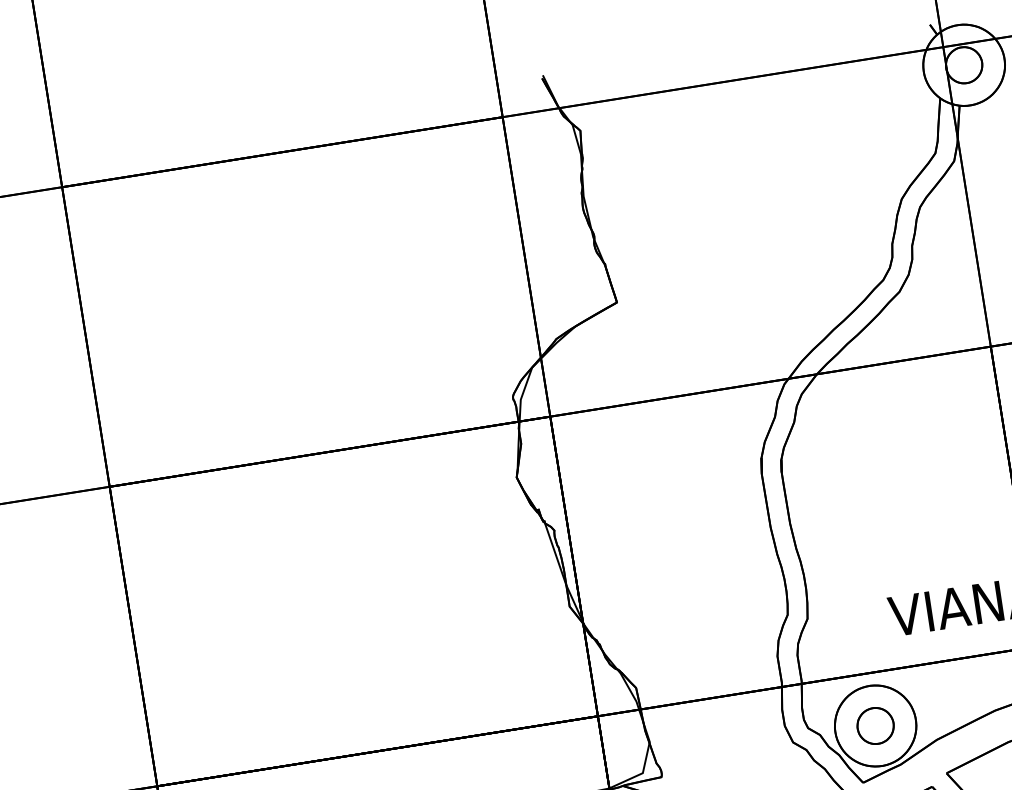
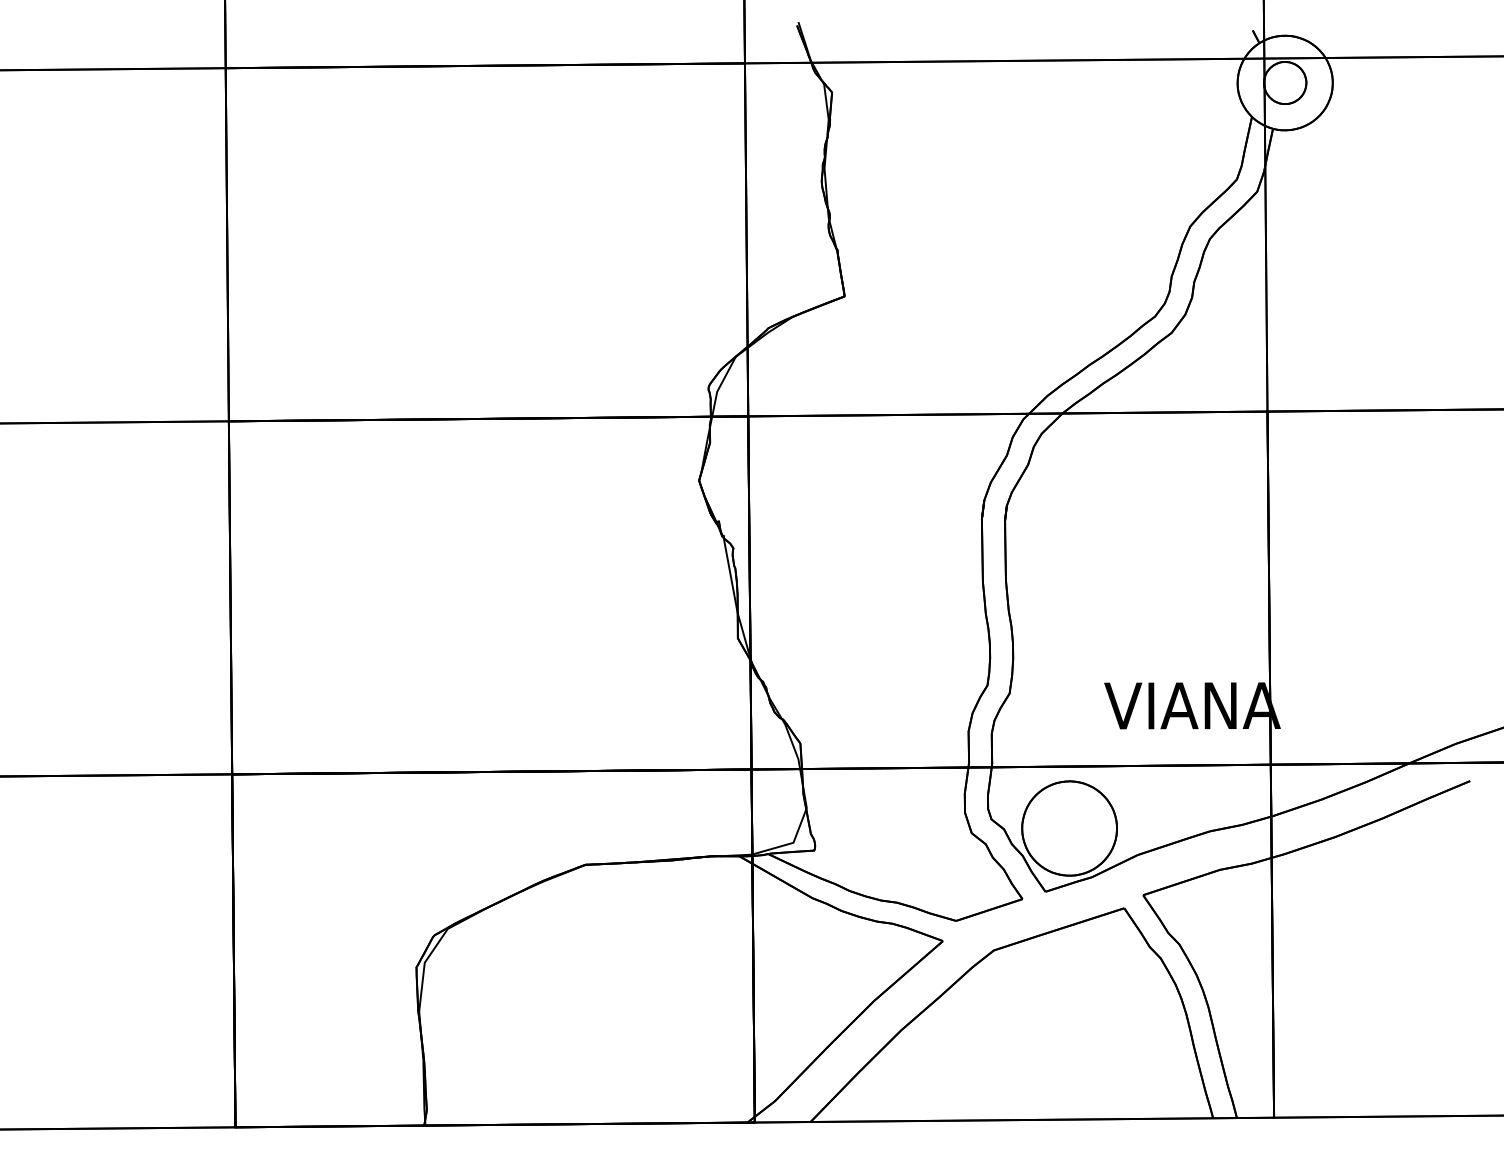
part: (875, 725) -> (1069, 828), removed

